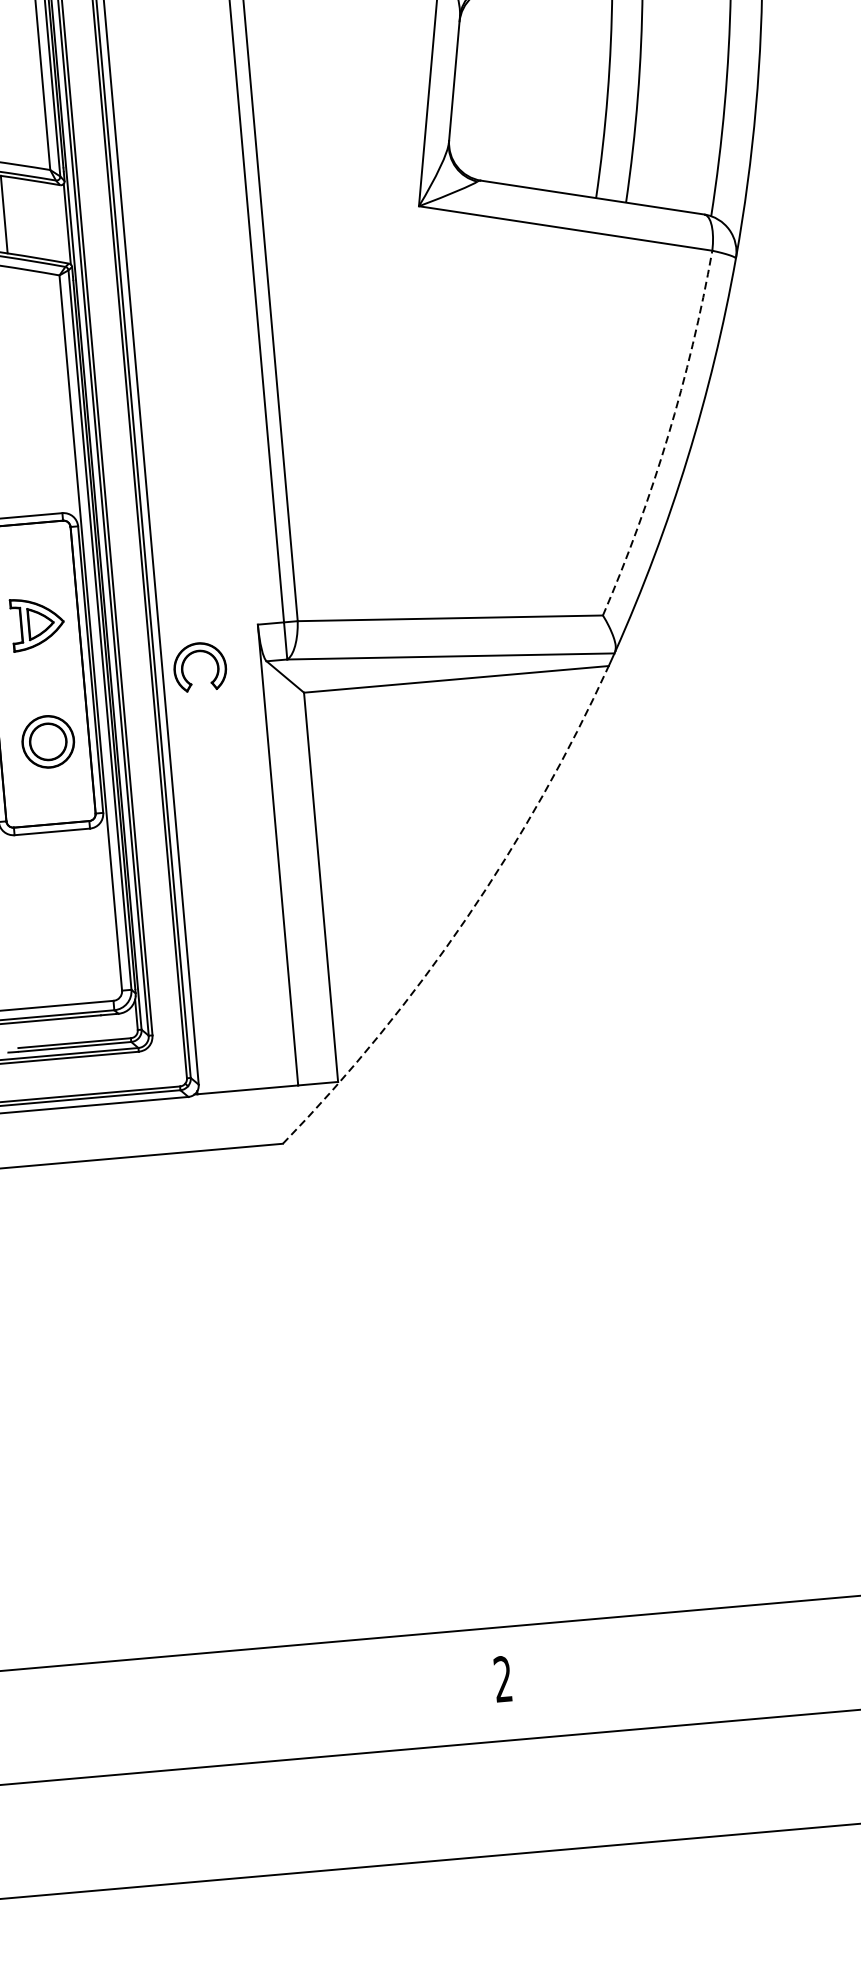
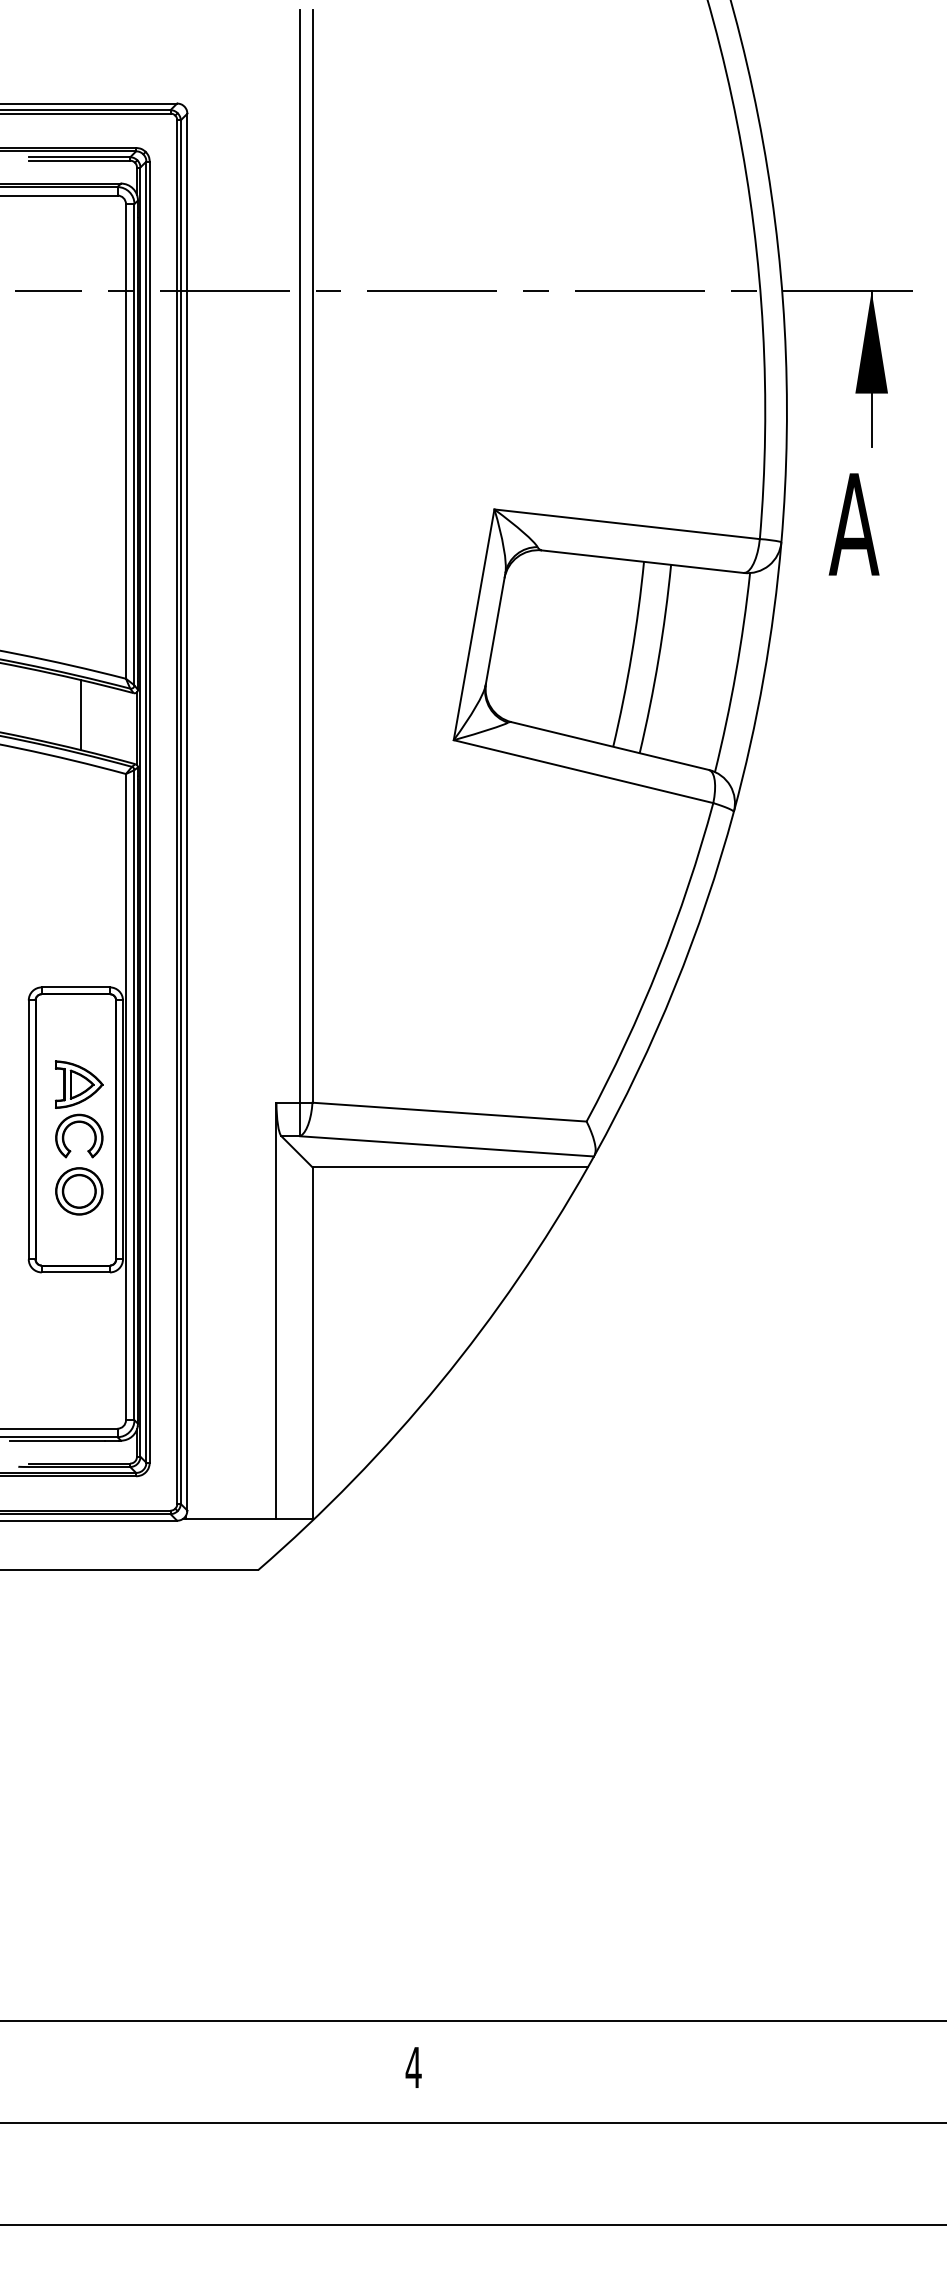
arc: (668, 435) -> (659, 965), dashed -> solid
part: (195, 653) -> (76, 1123), moved
arc: (466, 918) -> (440, 1382), dashed -> solid
text: (502, 1678) -> (413, 2066), 2 -> 4

